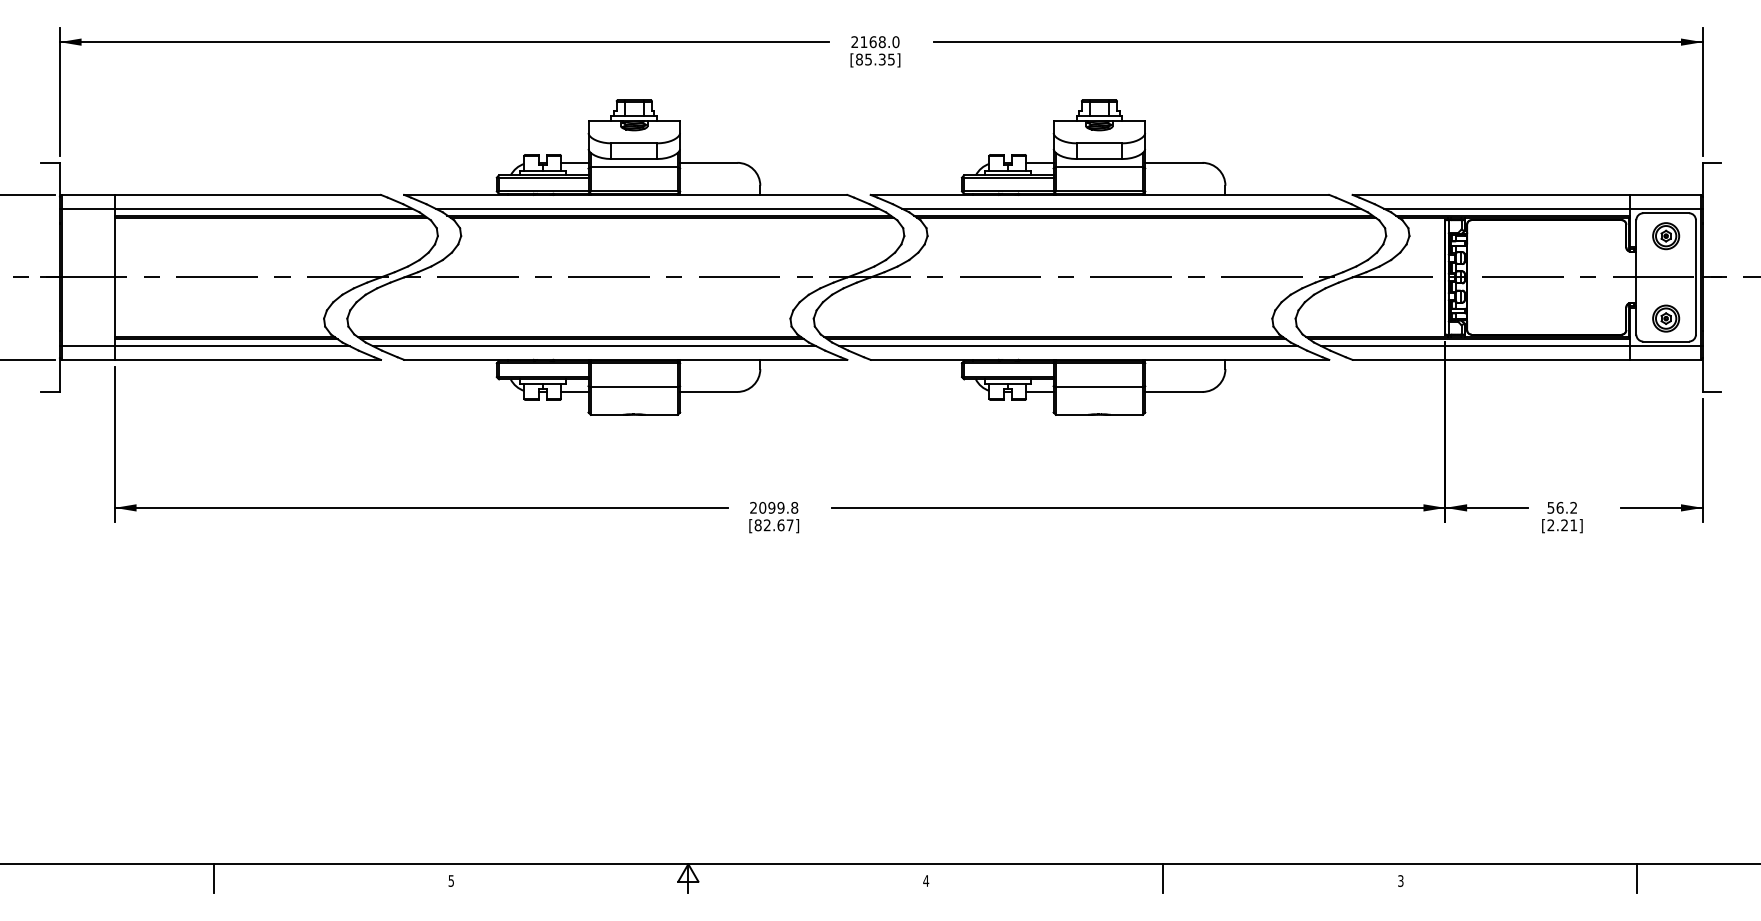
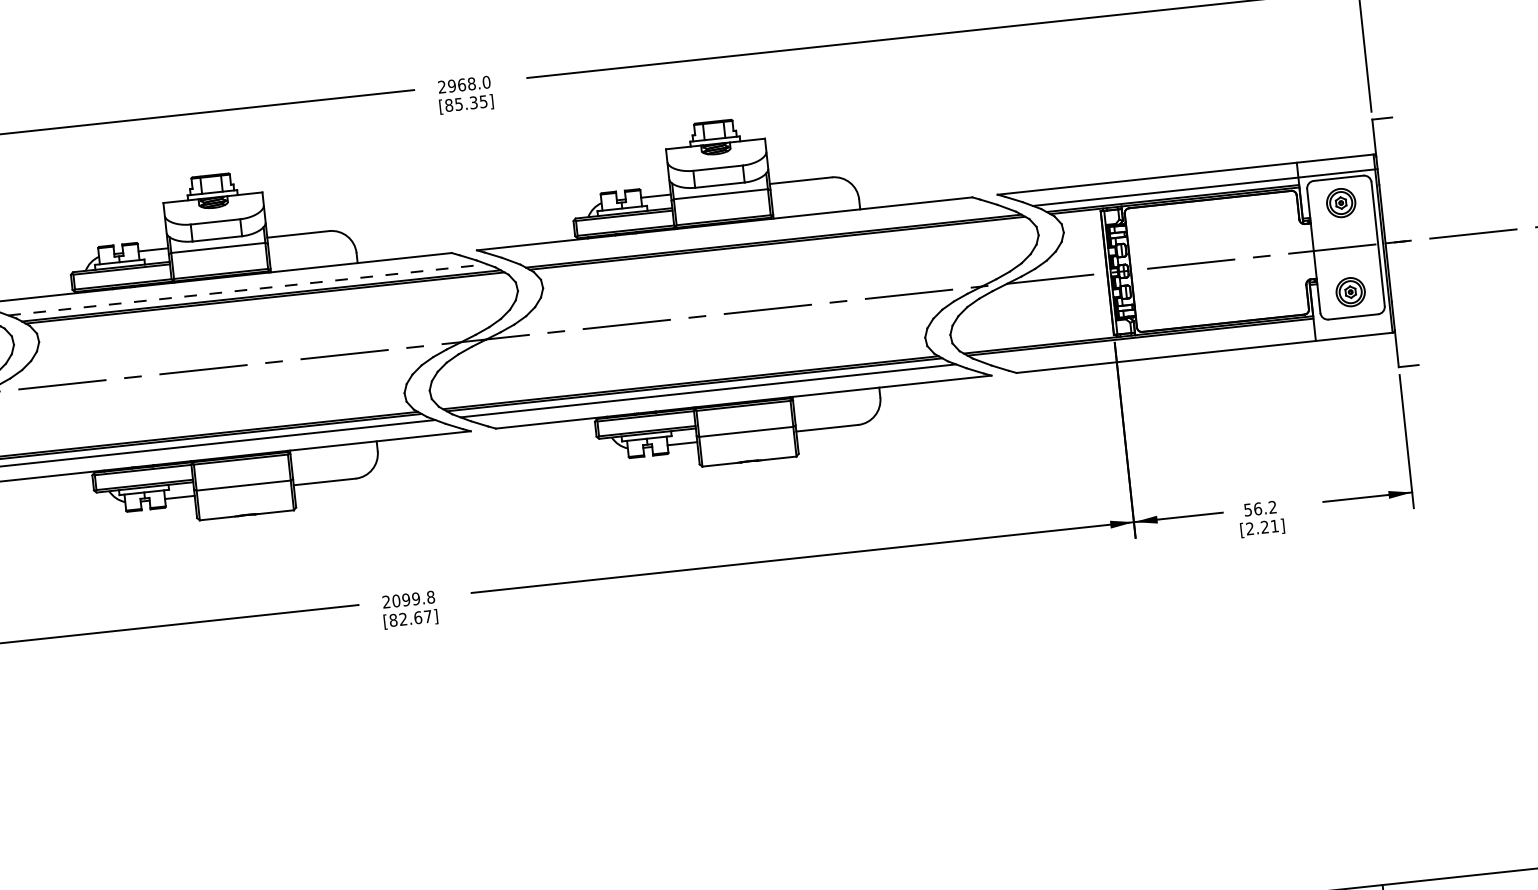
text: (863, 42) -> (451, 86), 2168.0 -> 2968.0
line: (657, 208) -> (248, 289), solid -> dashed
line: (1130, 208) -> (759, 235), removed
line: (1511, 346) -> (1186, 340), removed

